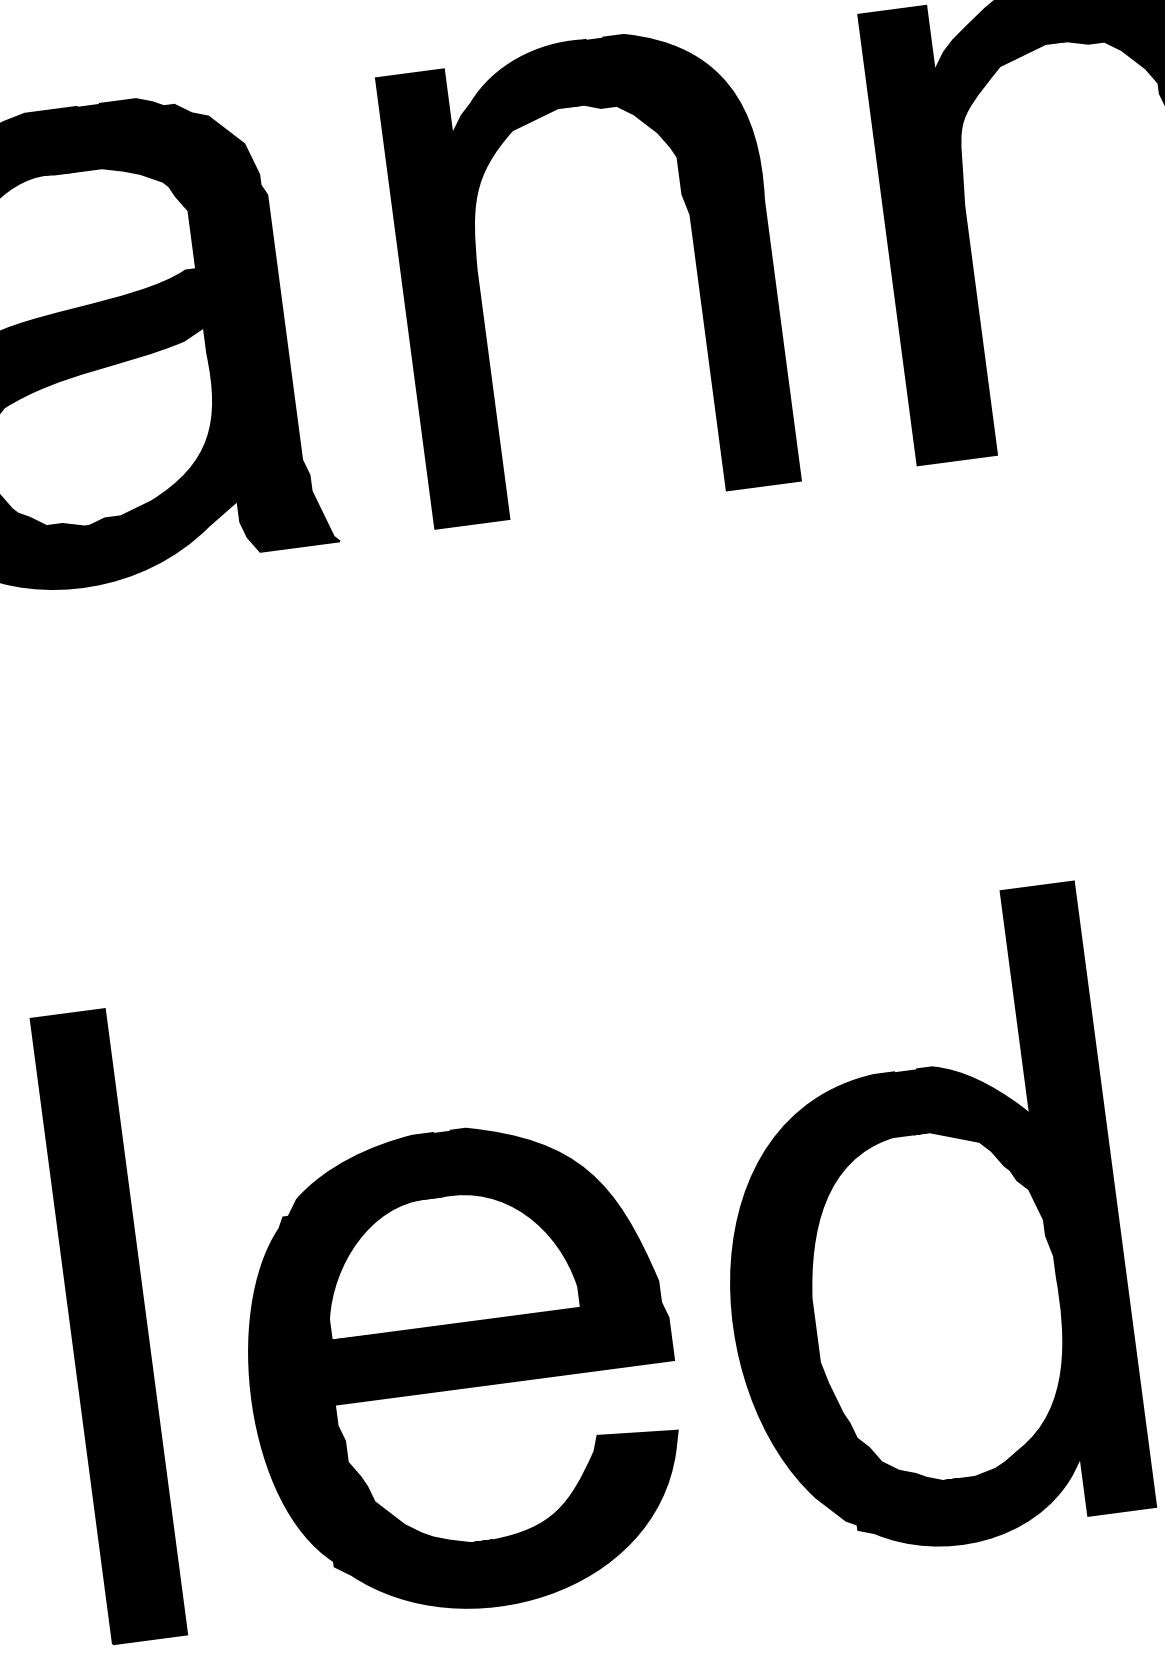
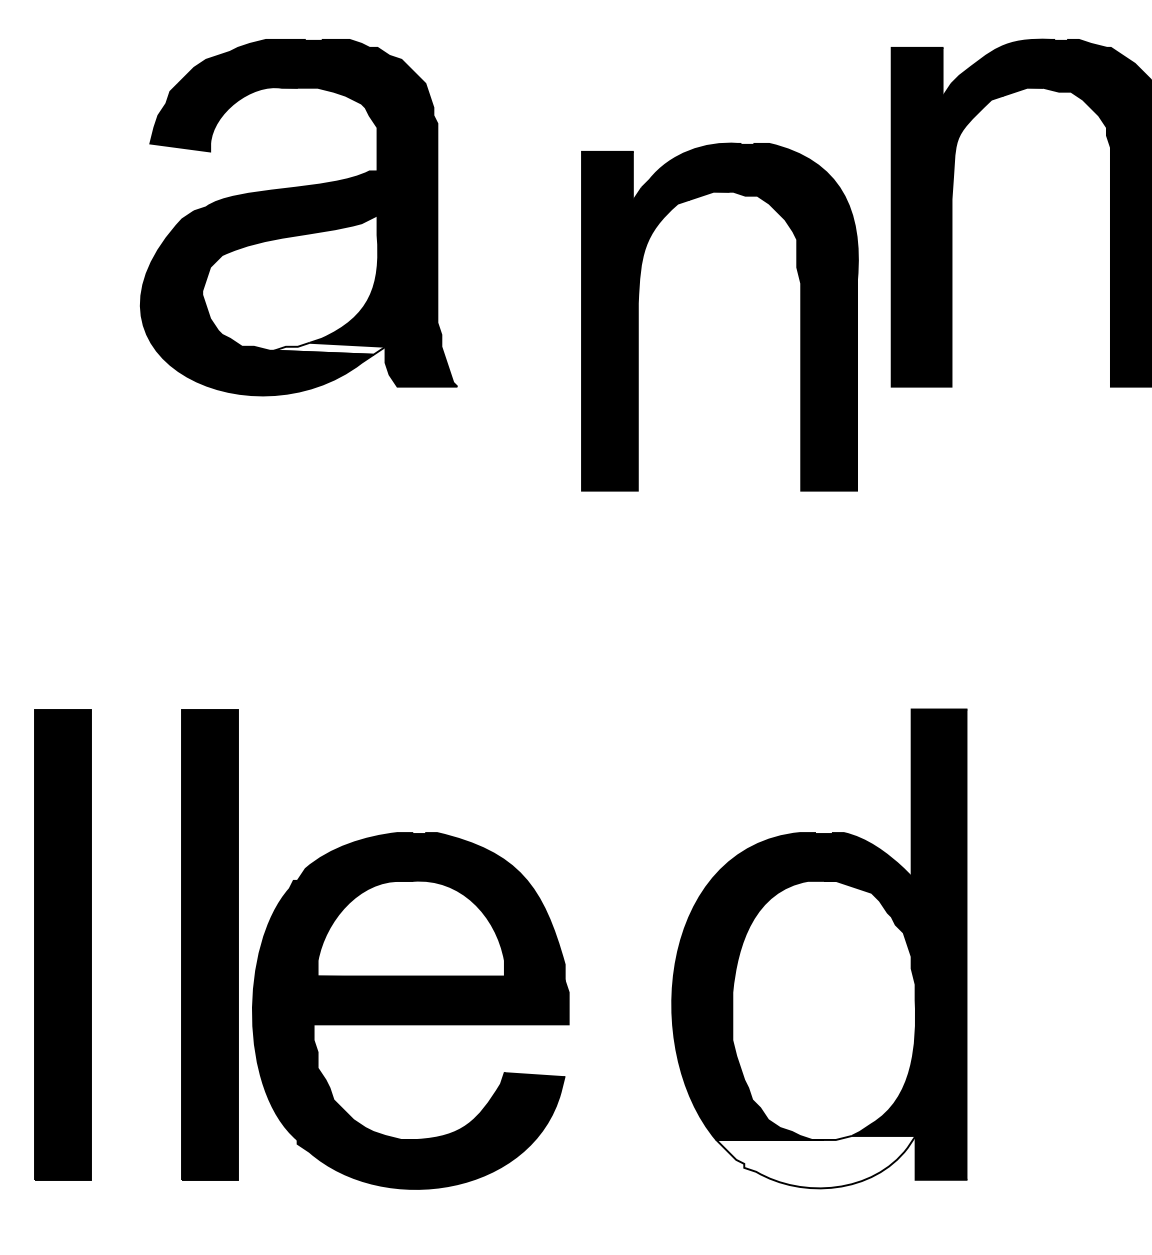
part: (479, 287) -> (638, 316), moved
fill: (163, 512) -> (329, 348), removed
part: (461, 1369) -> (410, 1010), moved
fill: (951, 1509) -> (815, 1161), removed

